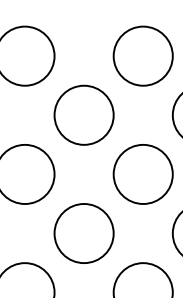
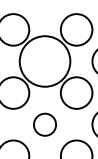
circle: (83, 115) -> (44, 61), size x1.6
circle: (83, 233) -> (44, 124), size x0.7

